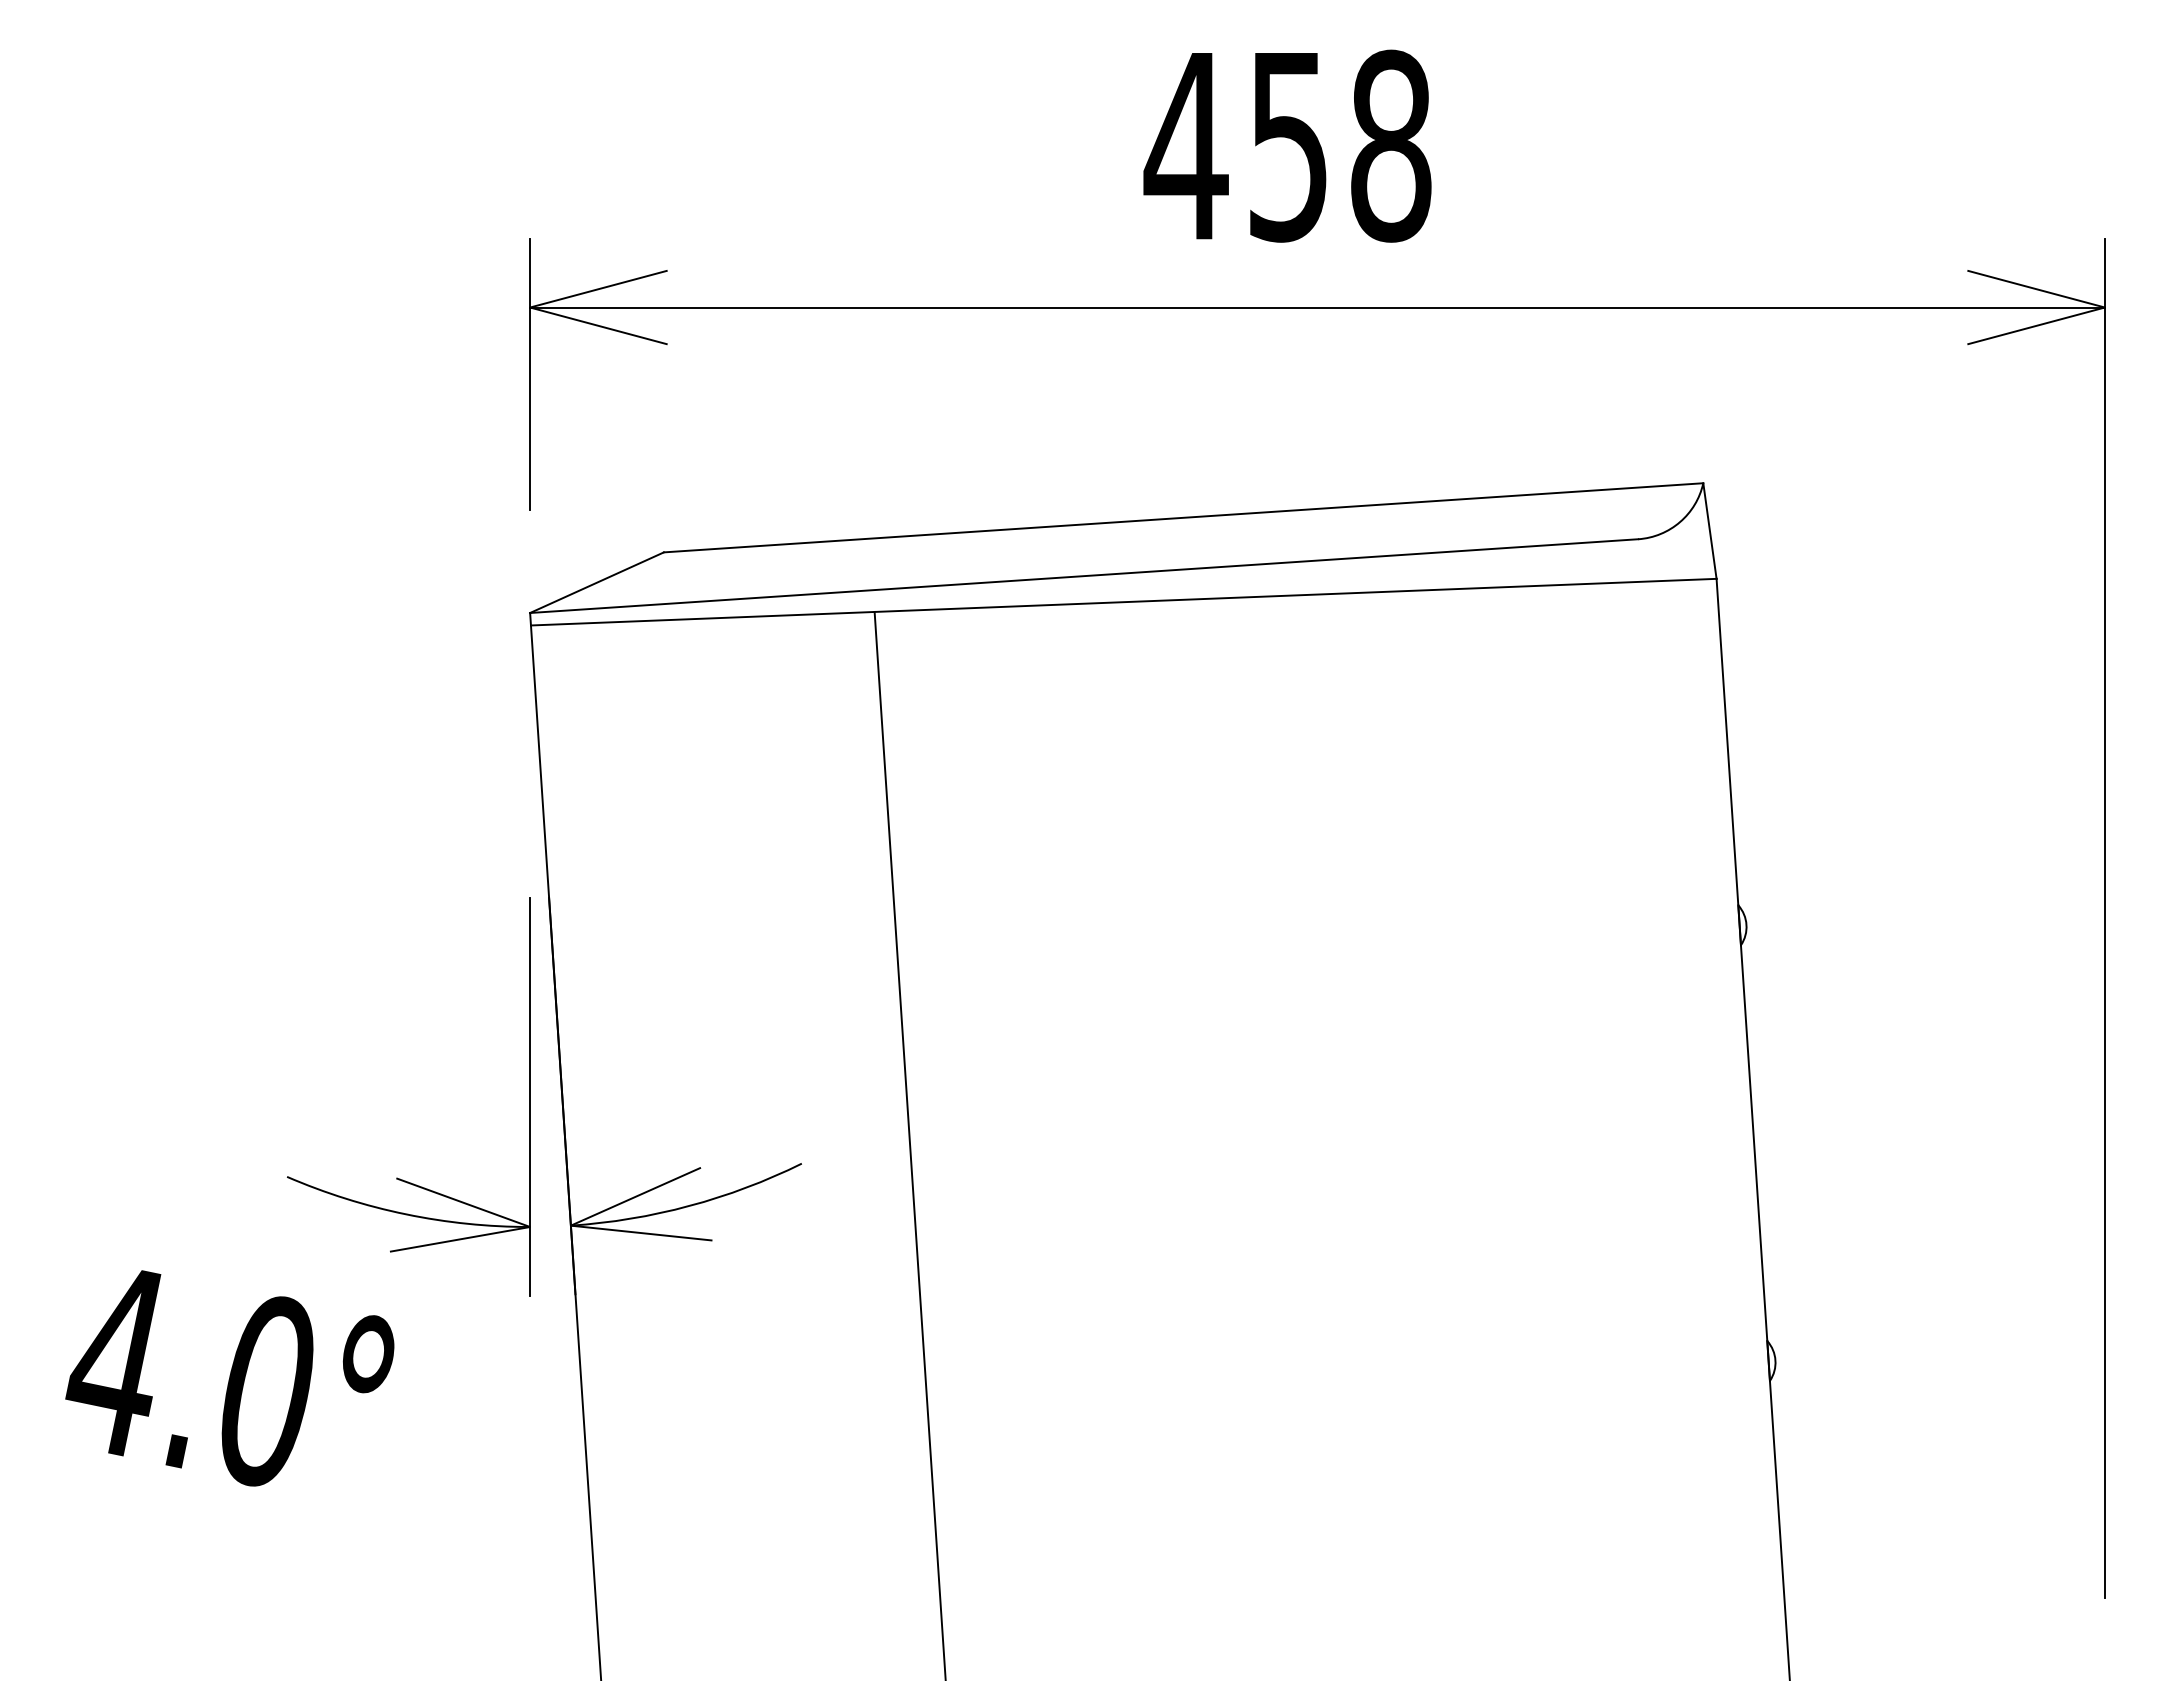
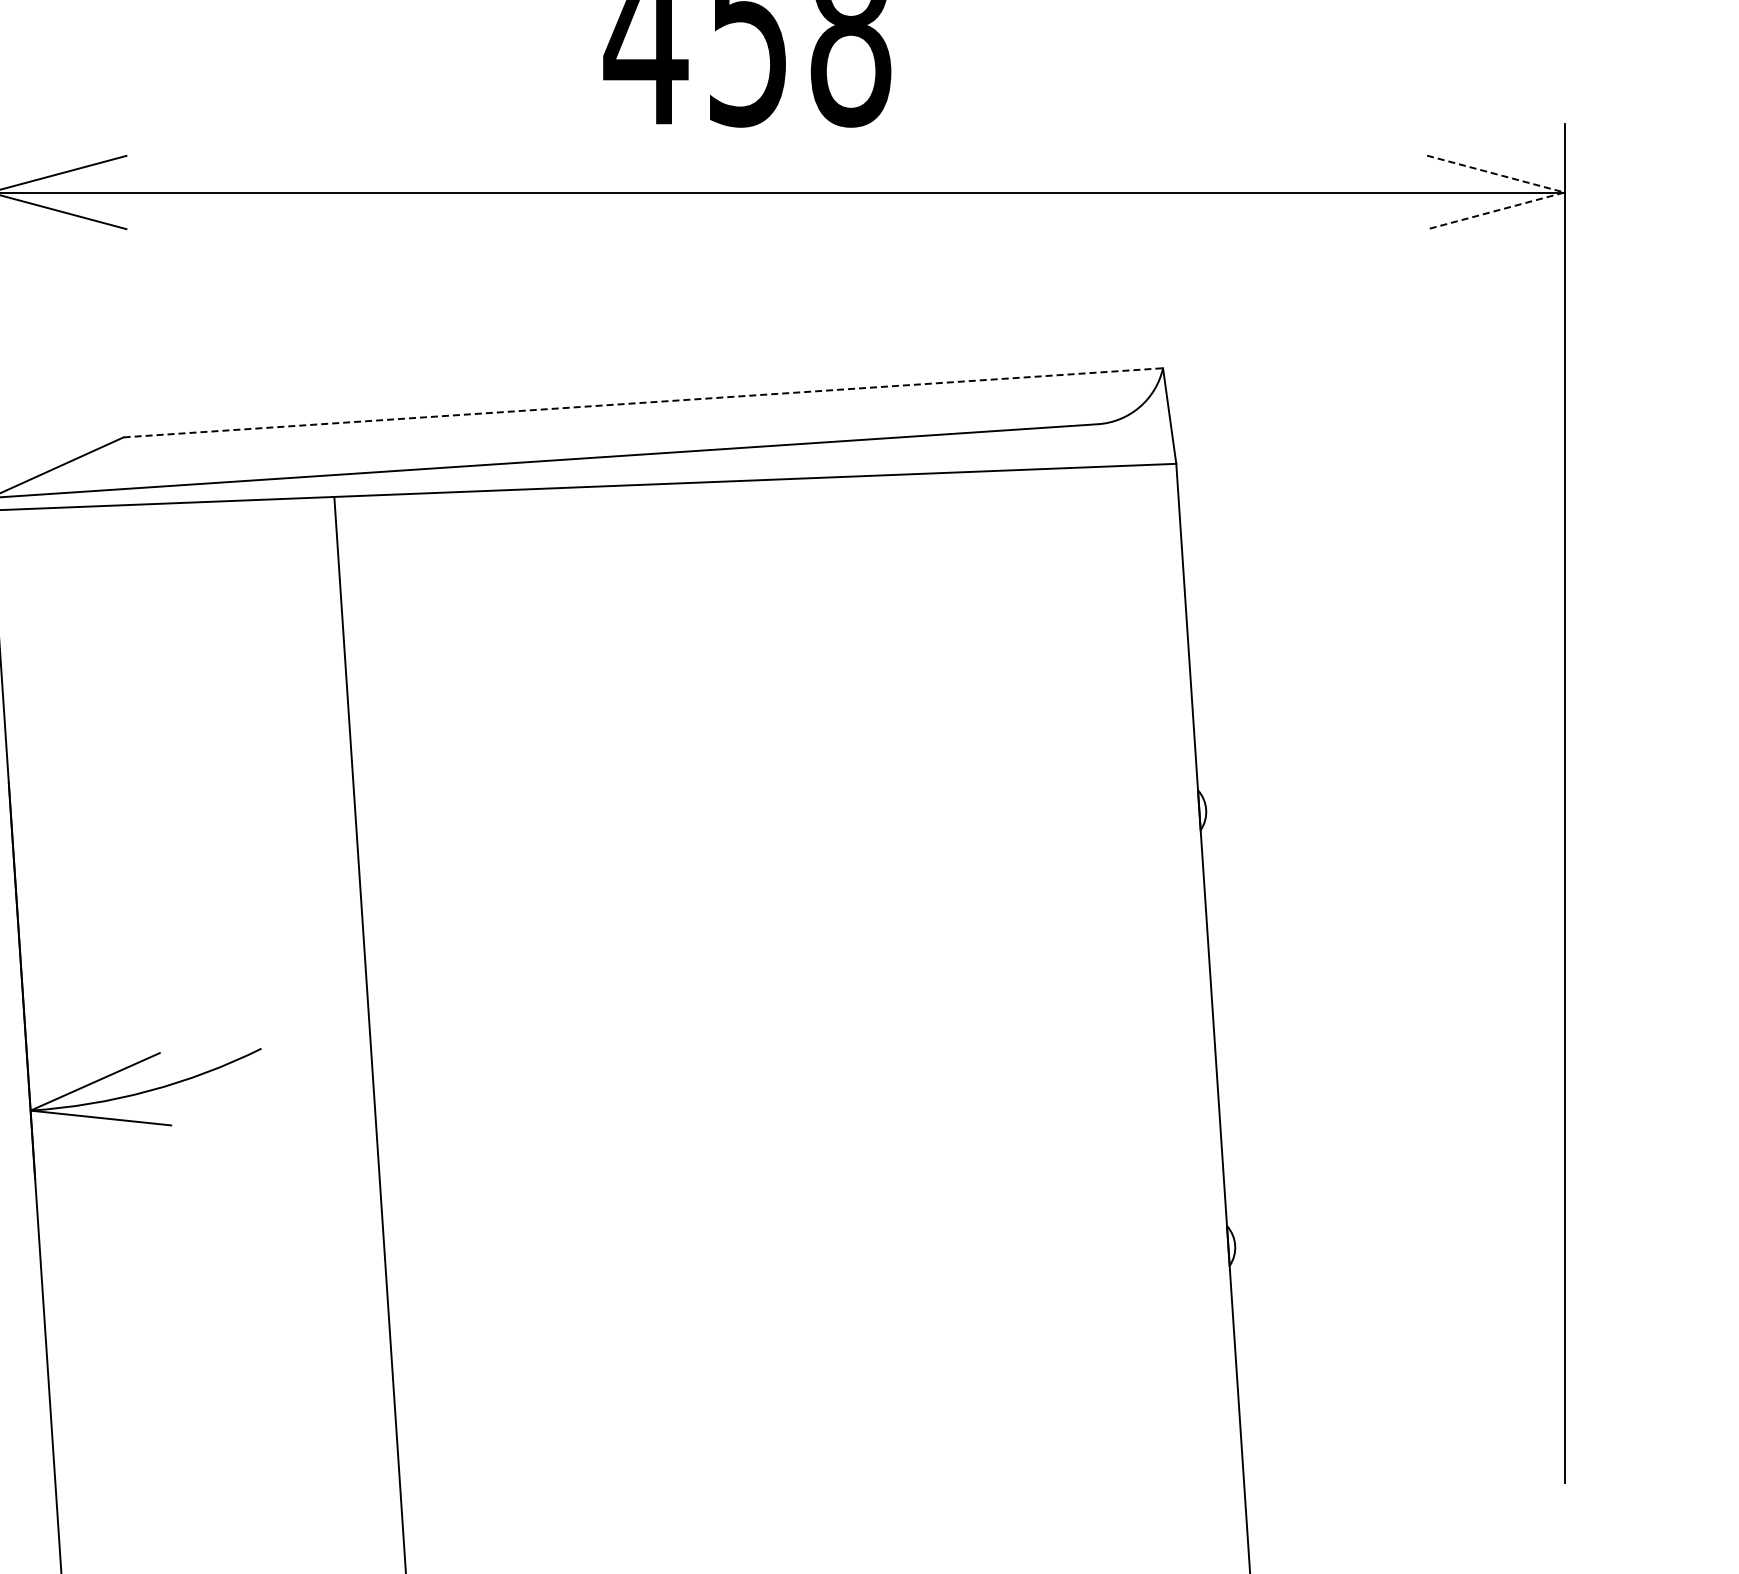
line: (2104, 307) -> (1564, 192), solid -> dashed
line: (1183, 517) -> (643, 402), solid -> dashed

